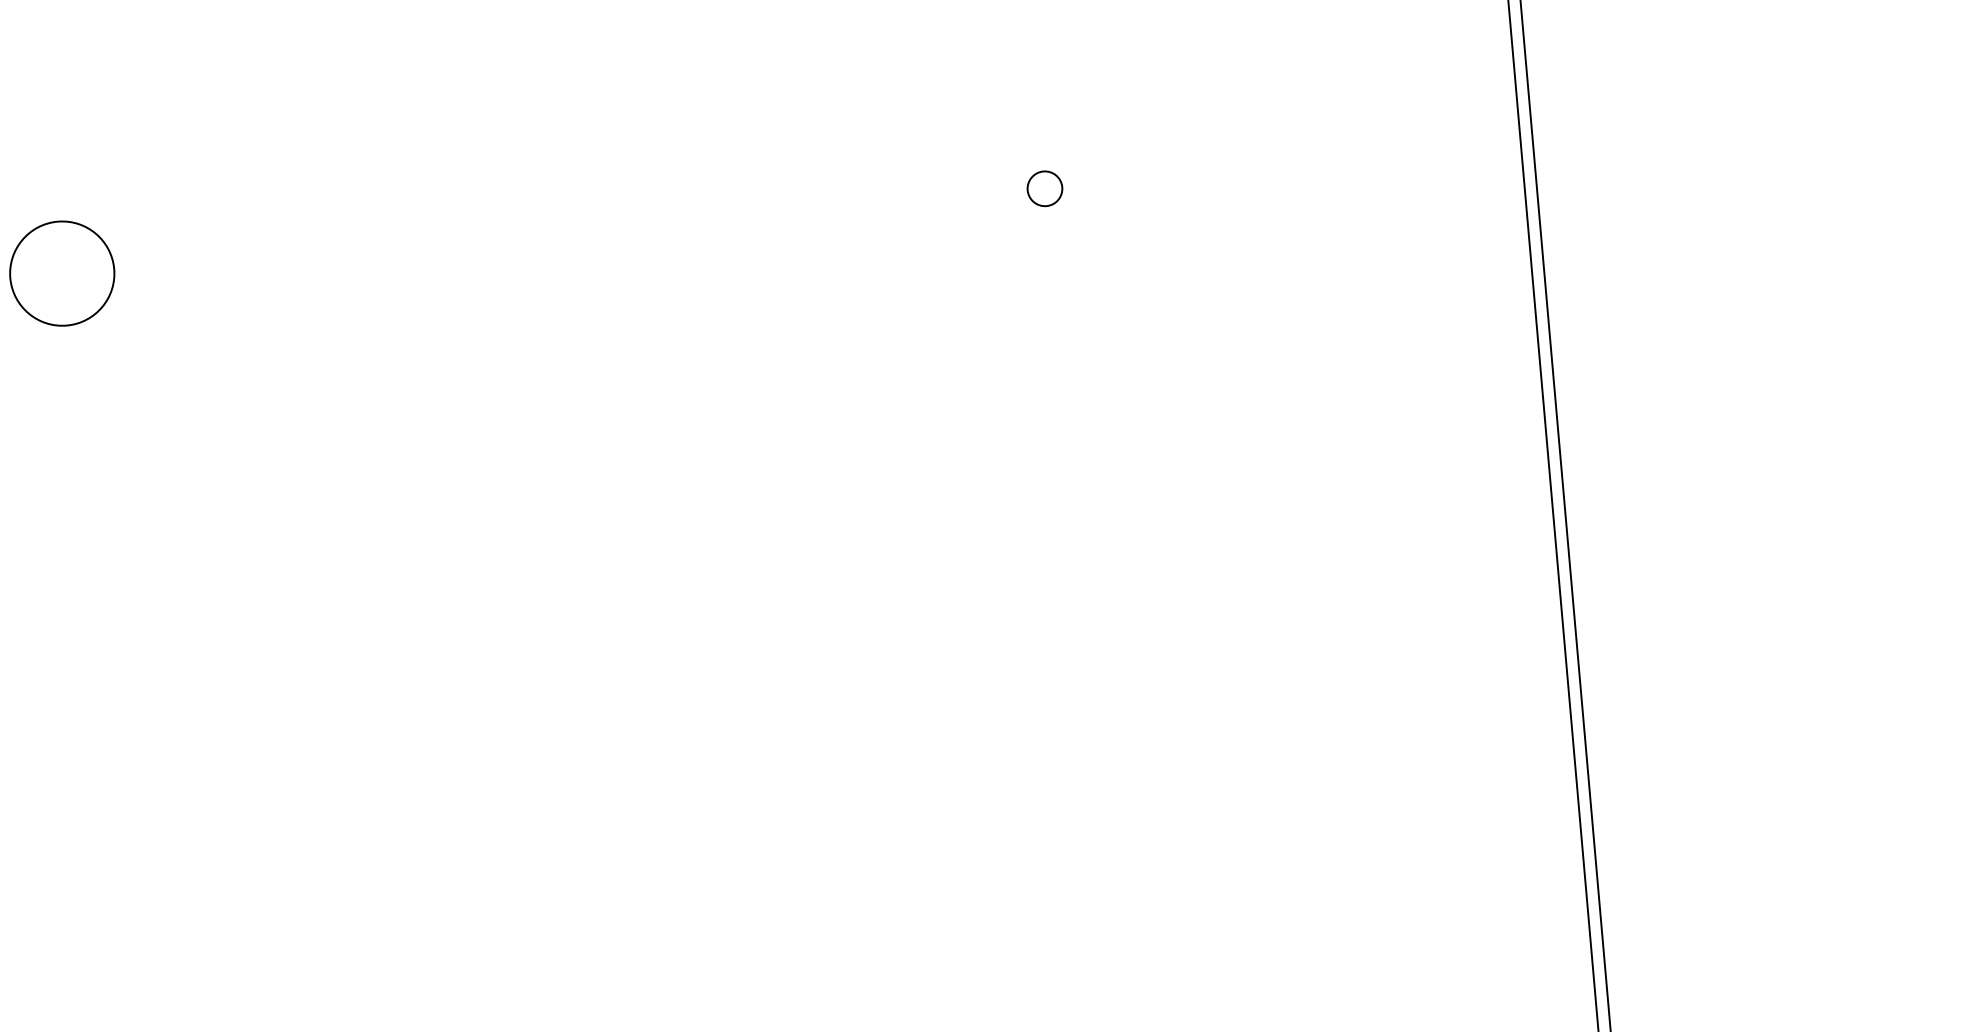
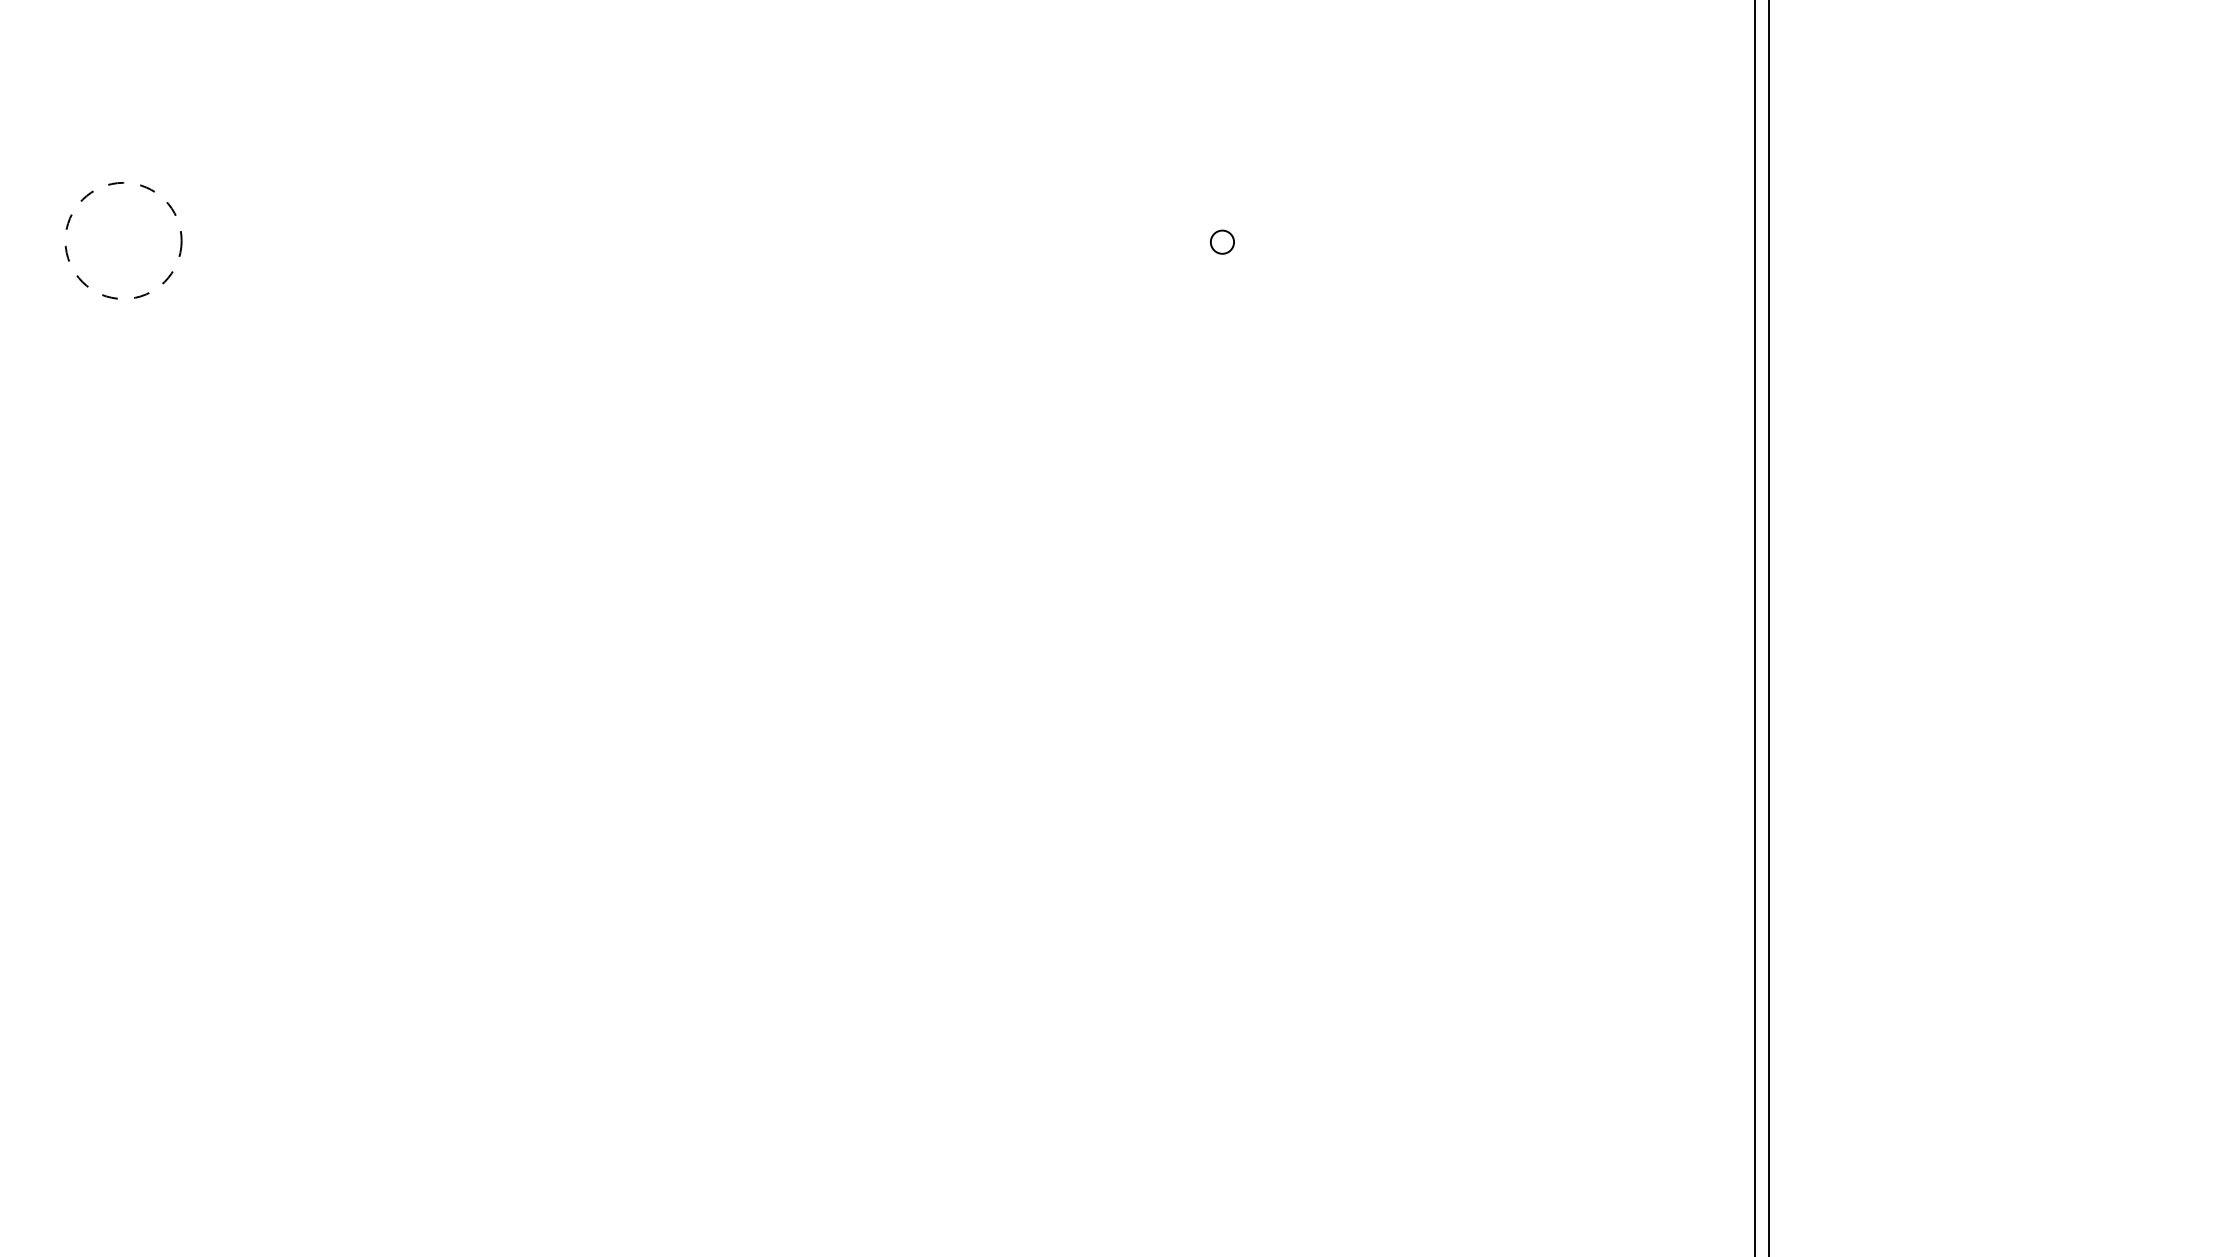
circle: (1044, 188) -> (1222, 241), size x0.6
circle: (62, 273) -> (123, 240), solid -> dashed

